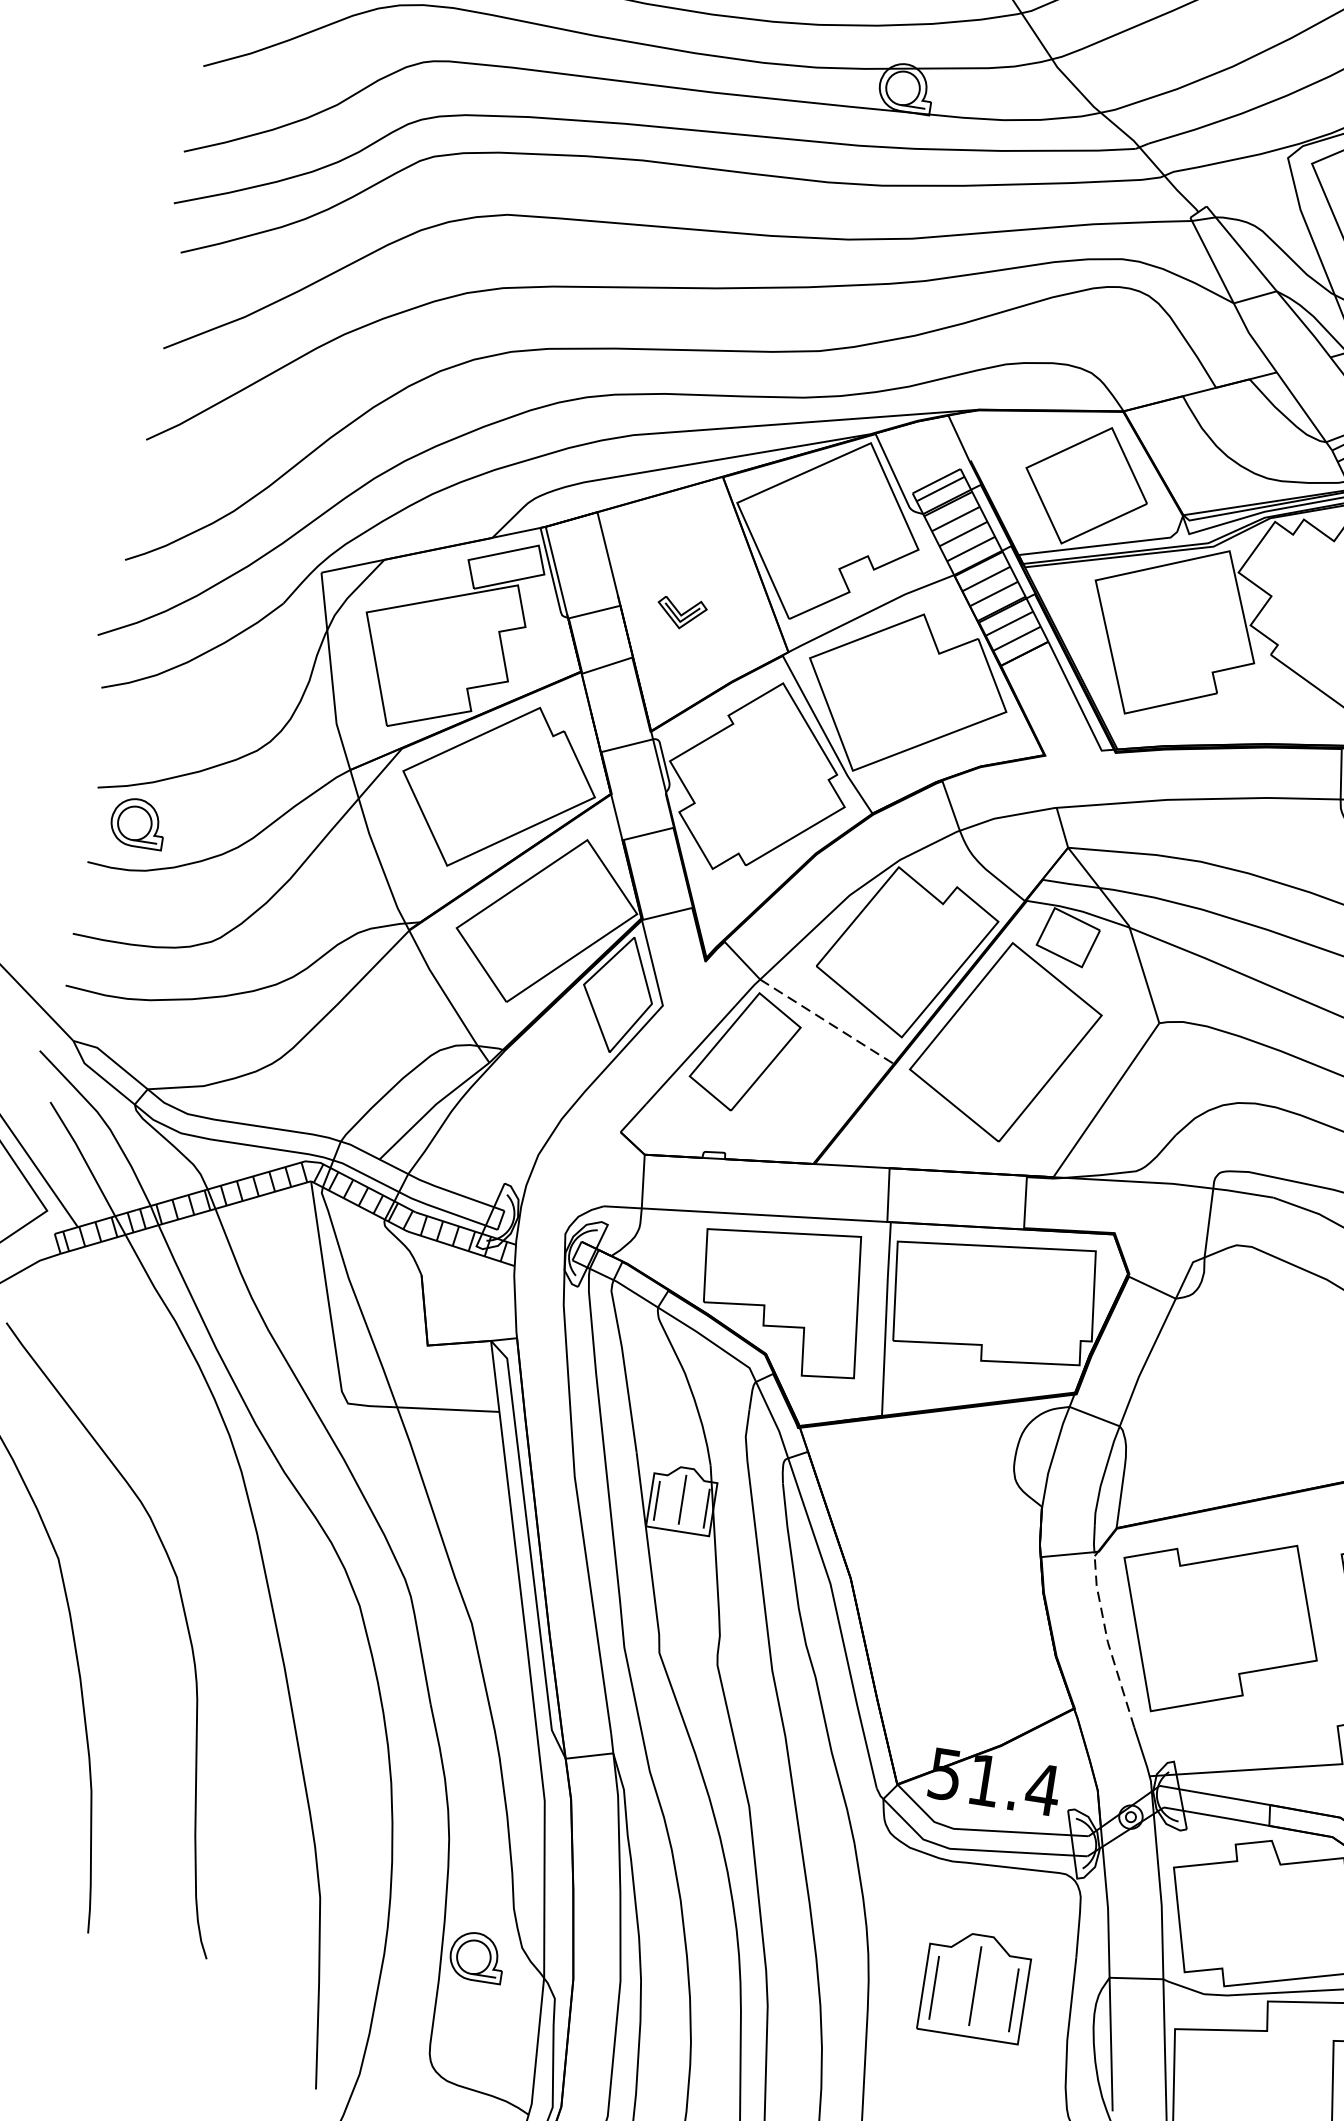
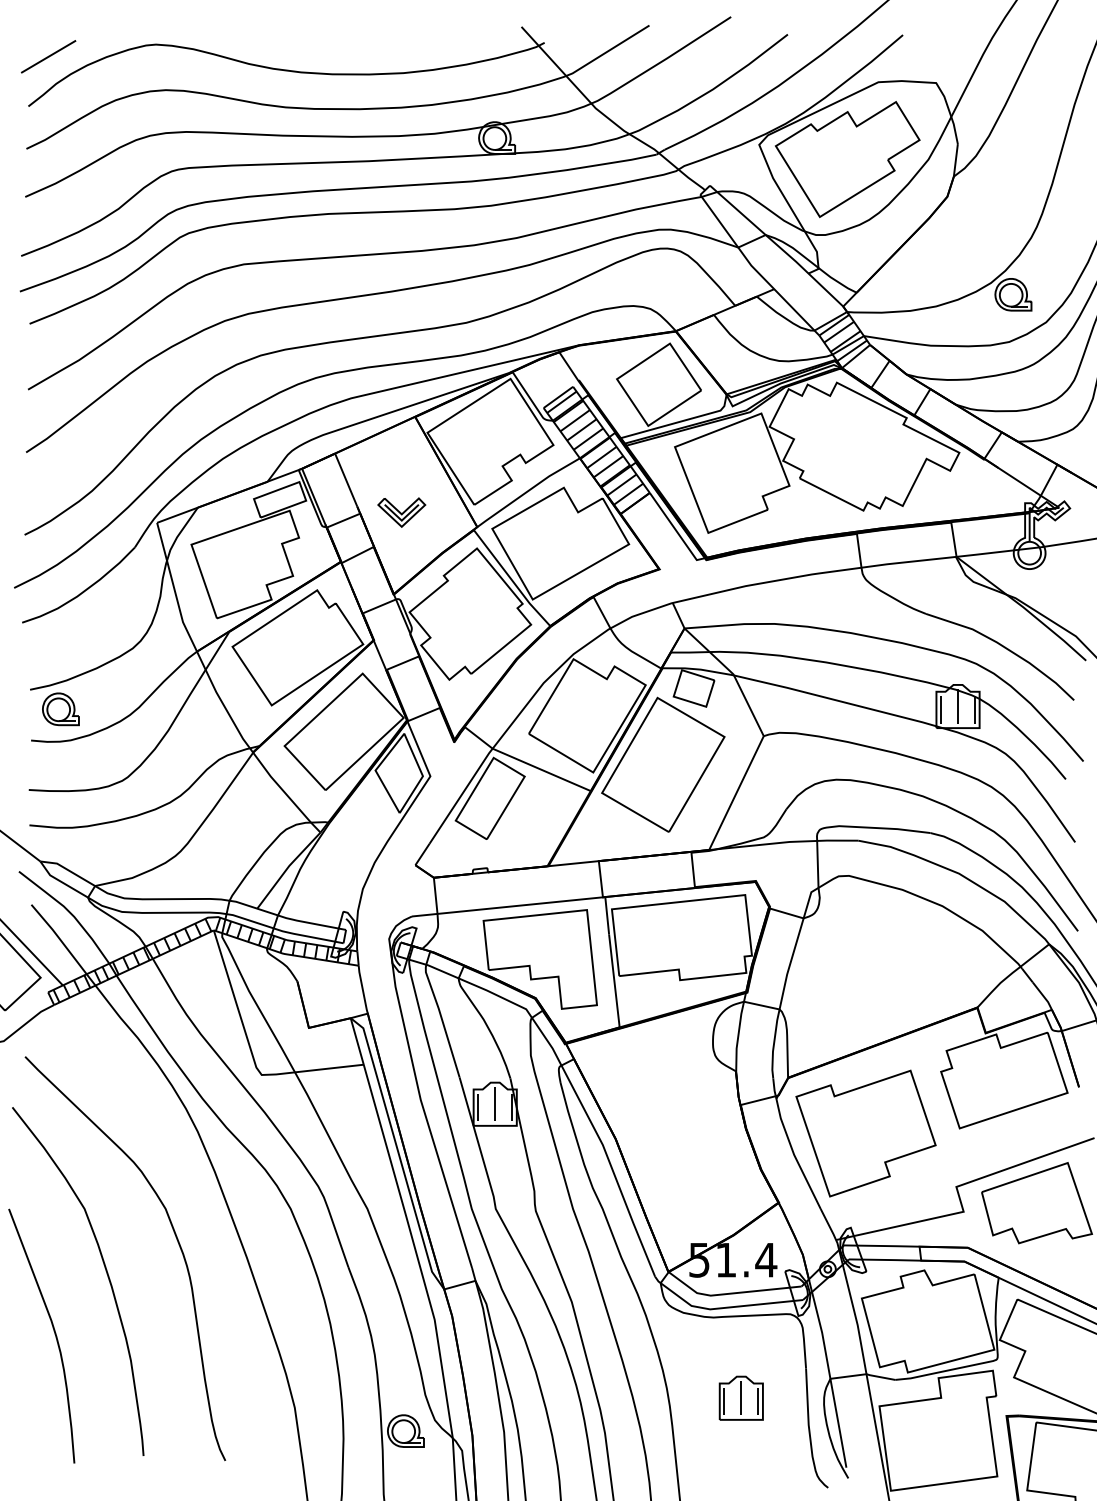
part: (680, 613) -> (401, 512), size x1.43
line: (828, 1022) -> (542, 770), dashed -> solid
line: (1107, 1640) -> (793, 1153), dashed -> solid
part: (973, 1984) -> (740, 1397), size x0.62

